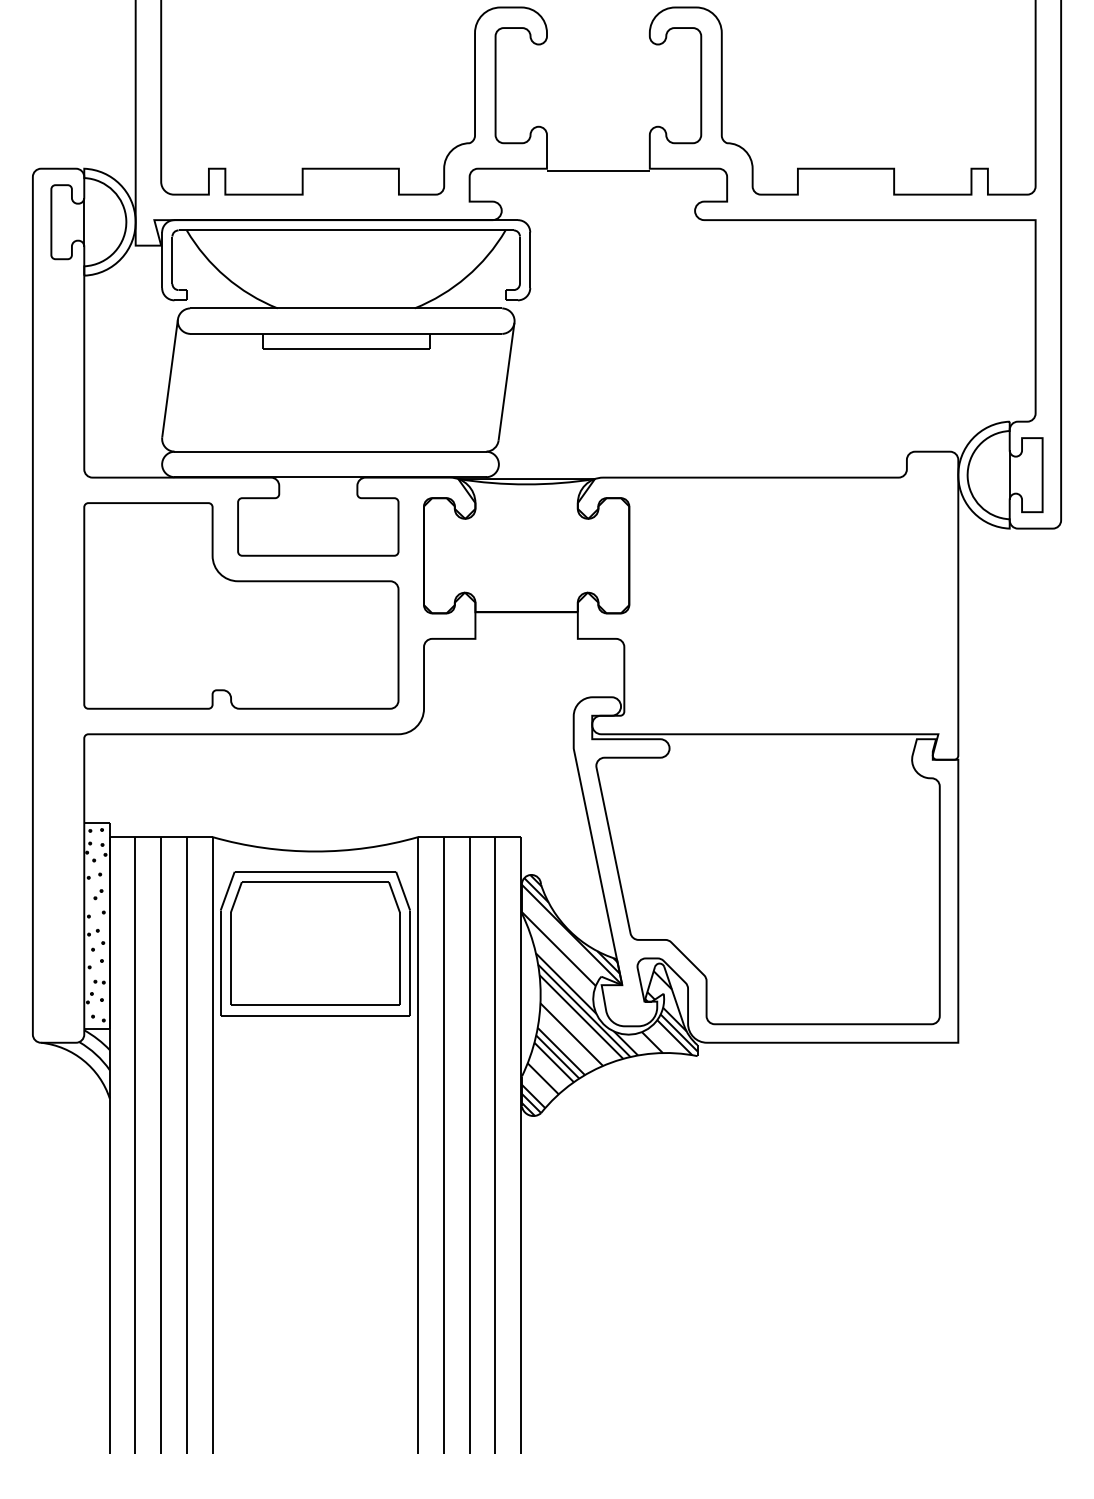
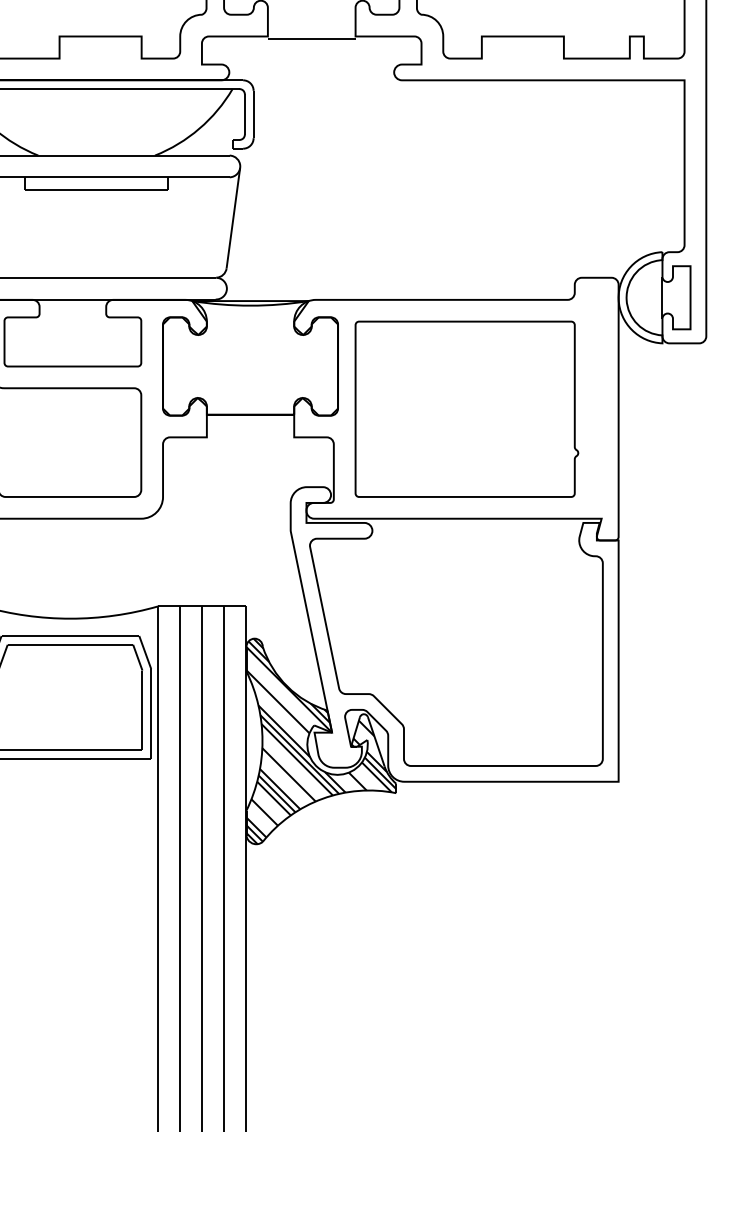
part: (779, 605) -> (466, 408), added

